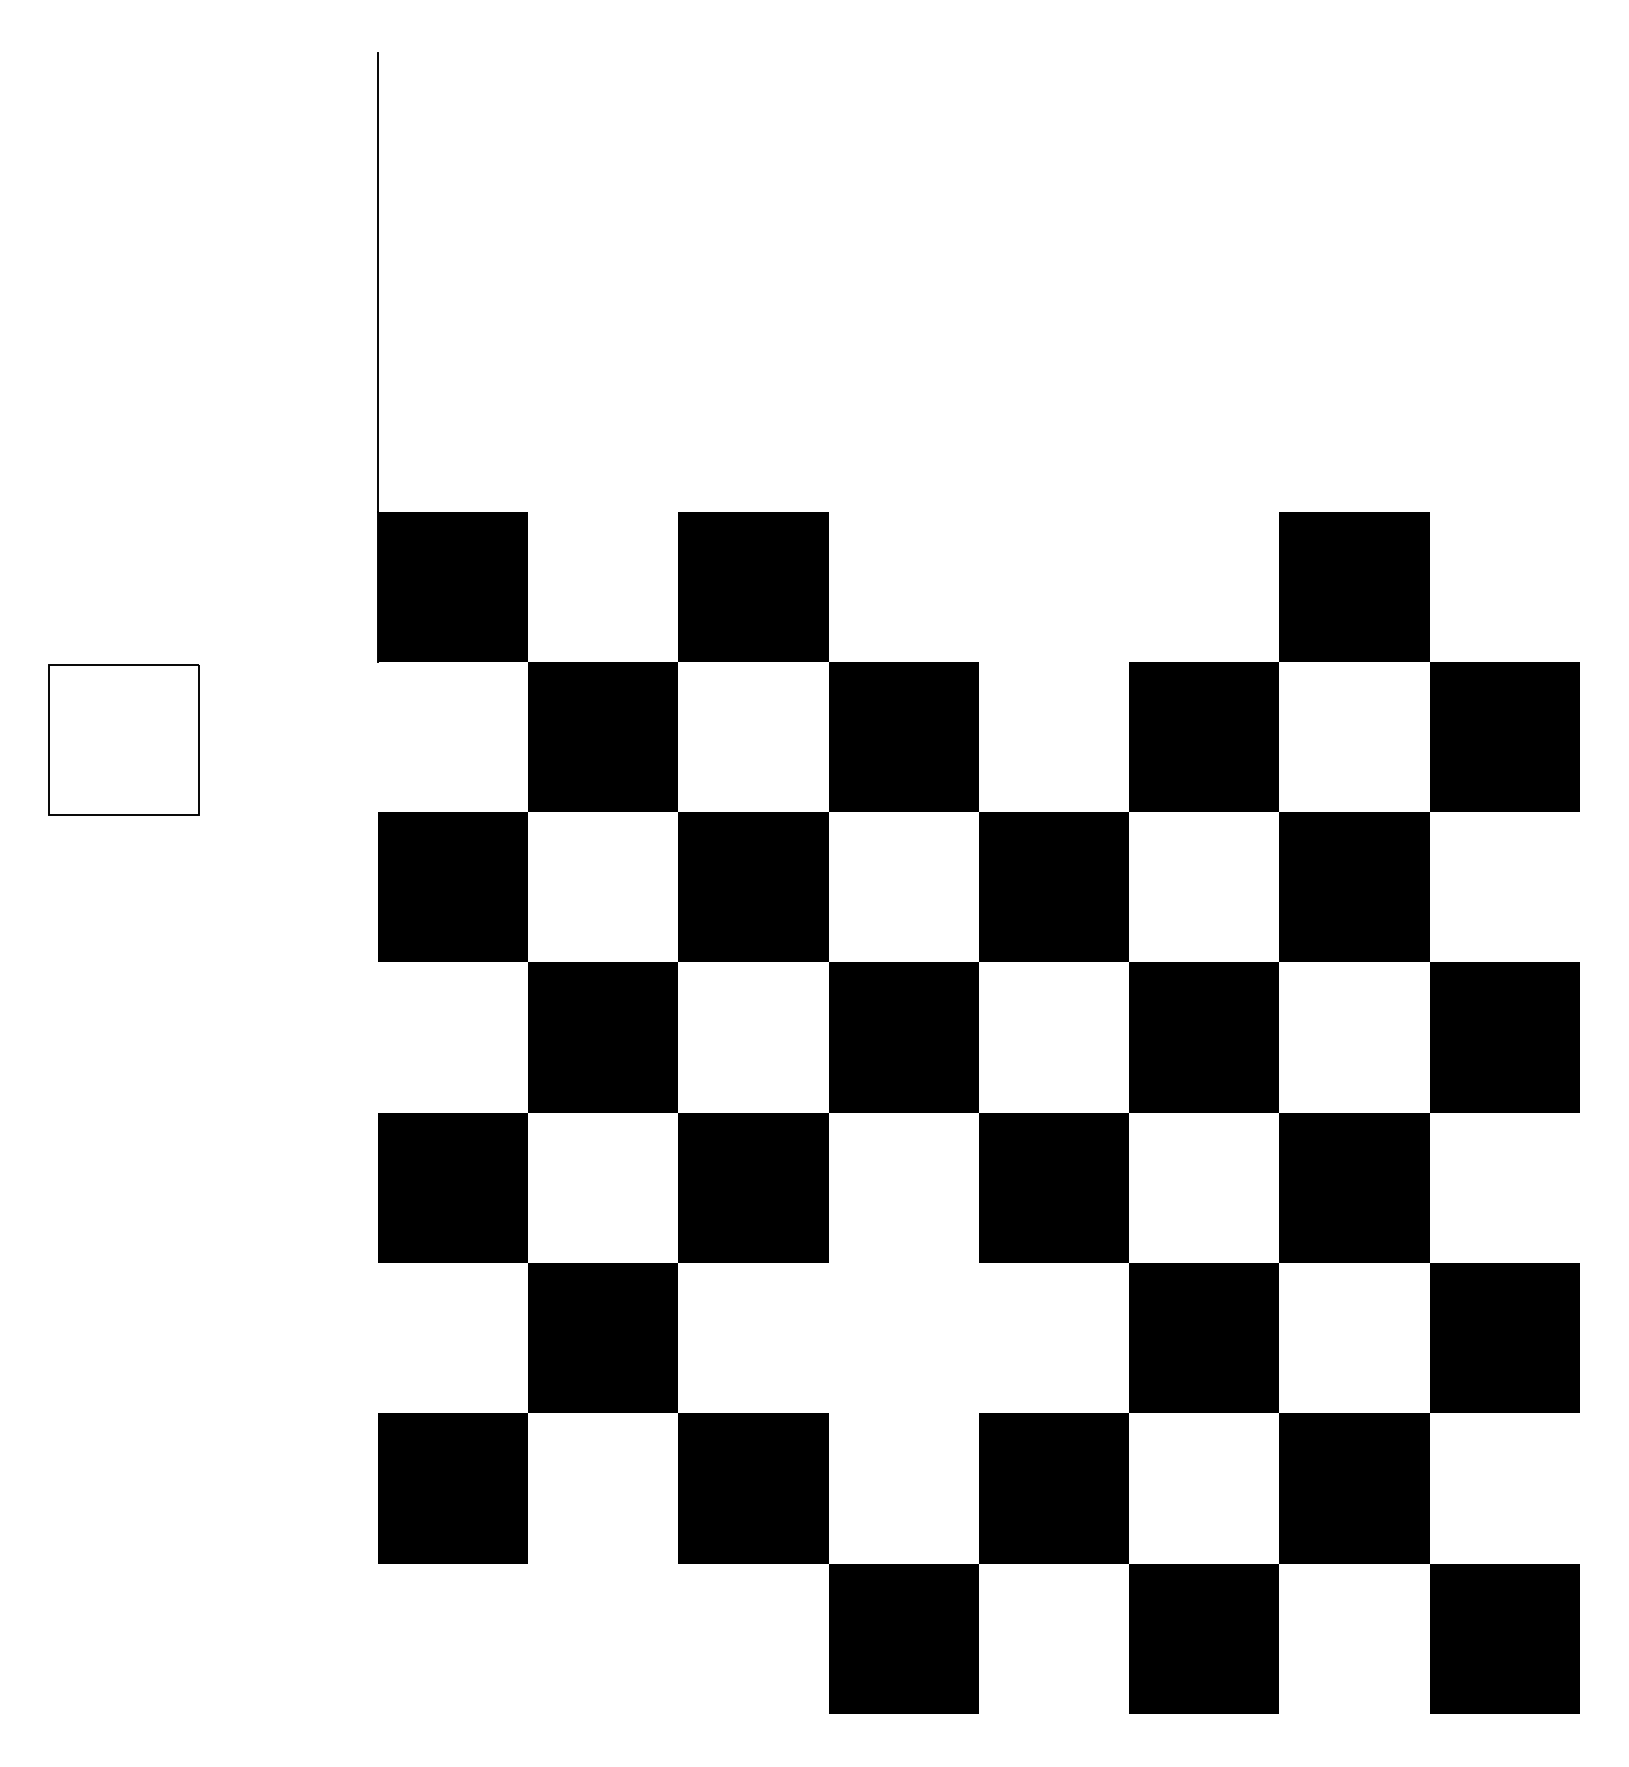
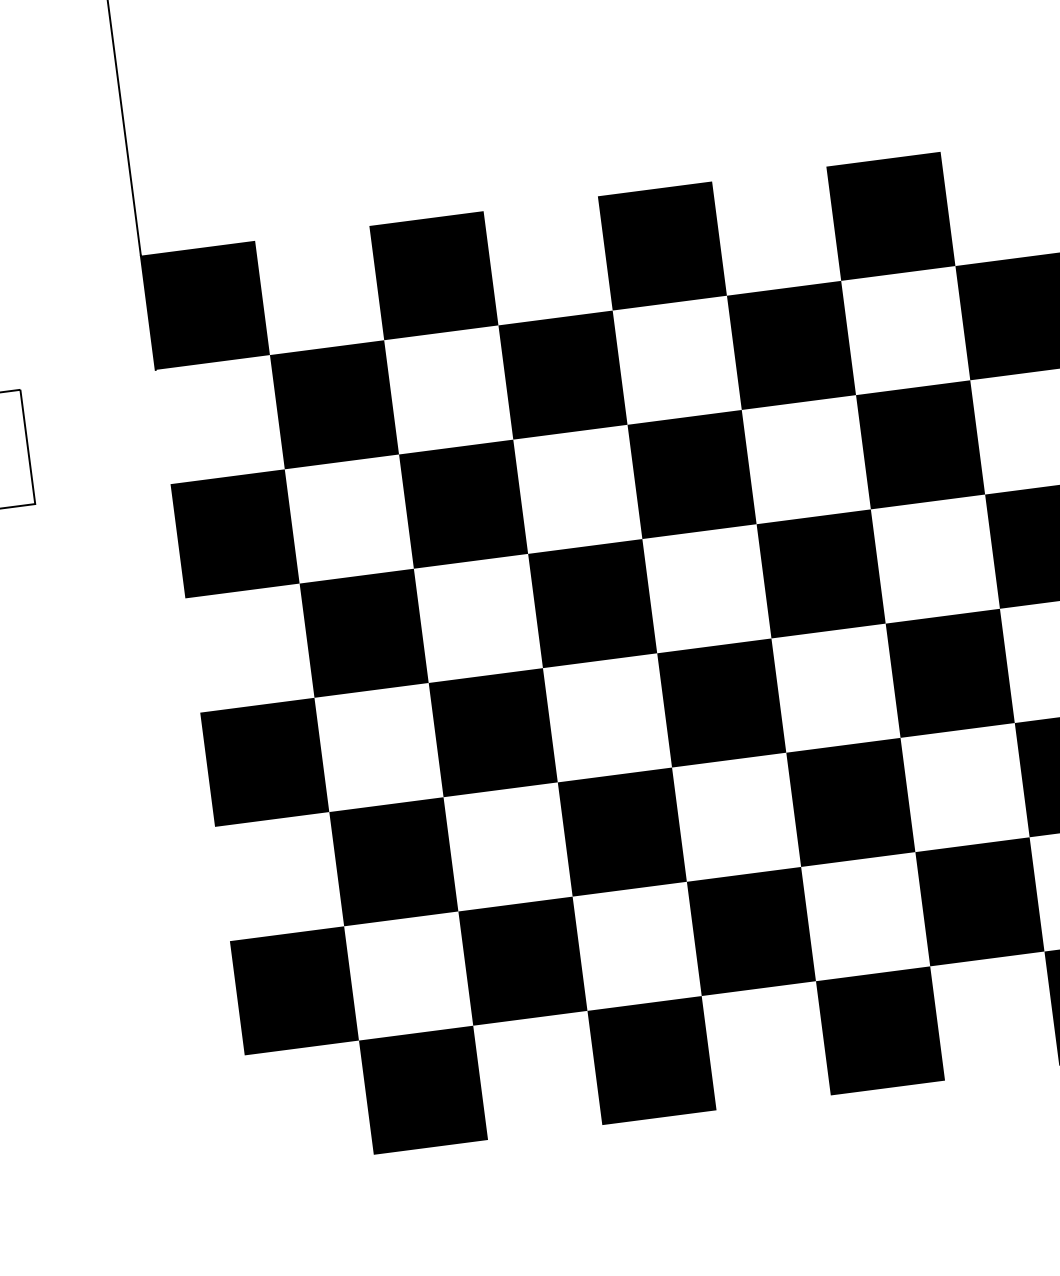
fill: (1053, 586) -> (661, 245), added
fill: (903, 1338) -> (622, 832), added
fill: (602, 1638) -> (423, 1090), added

